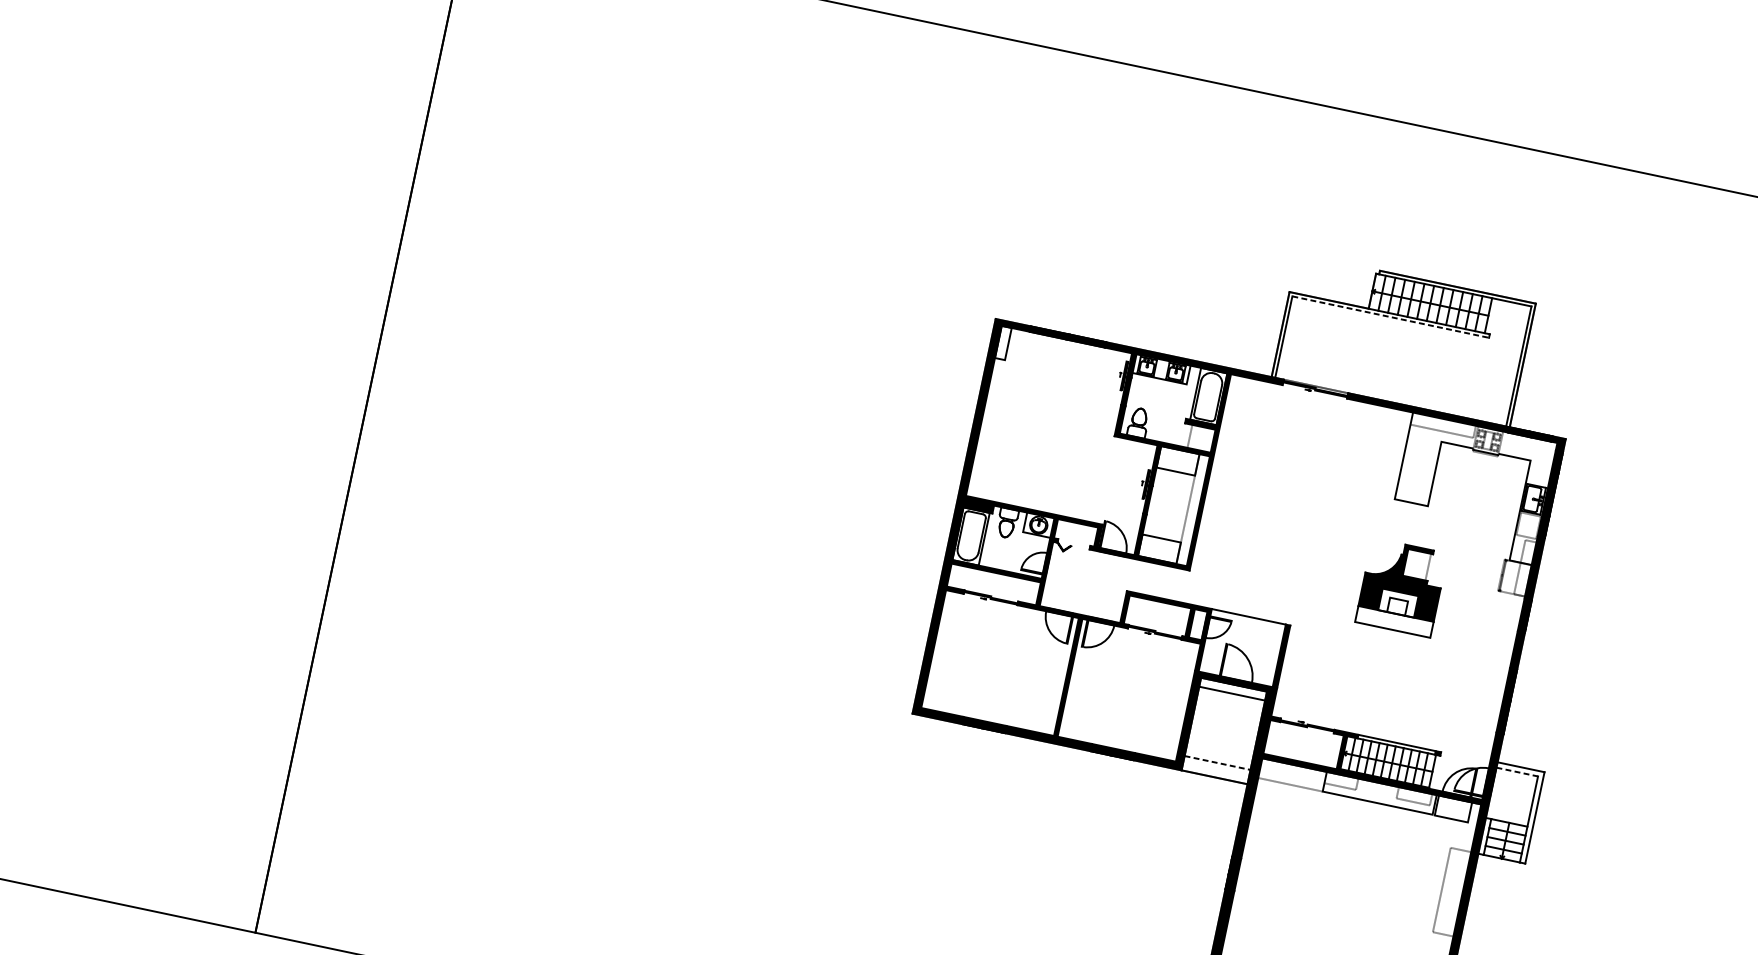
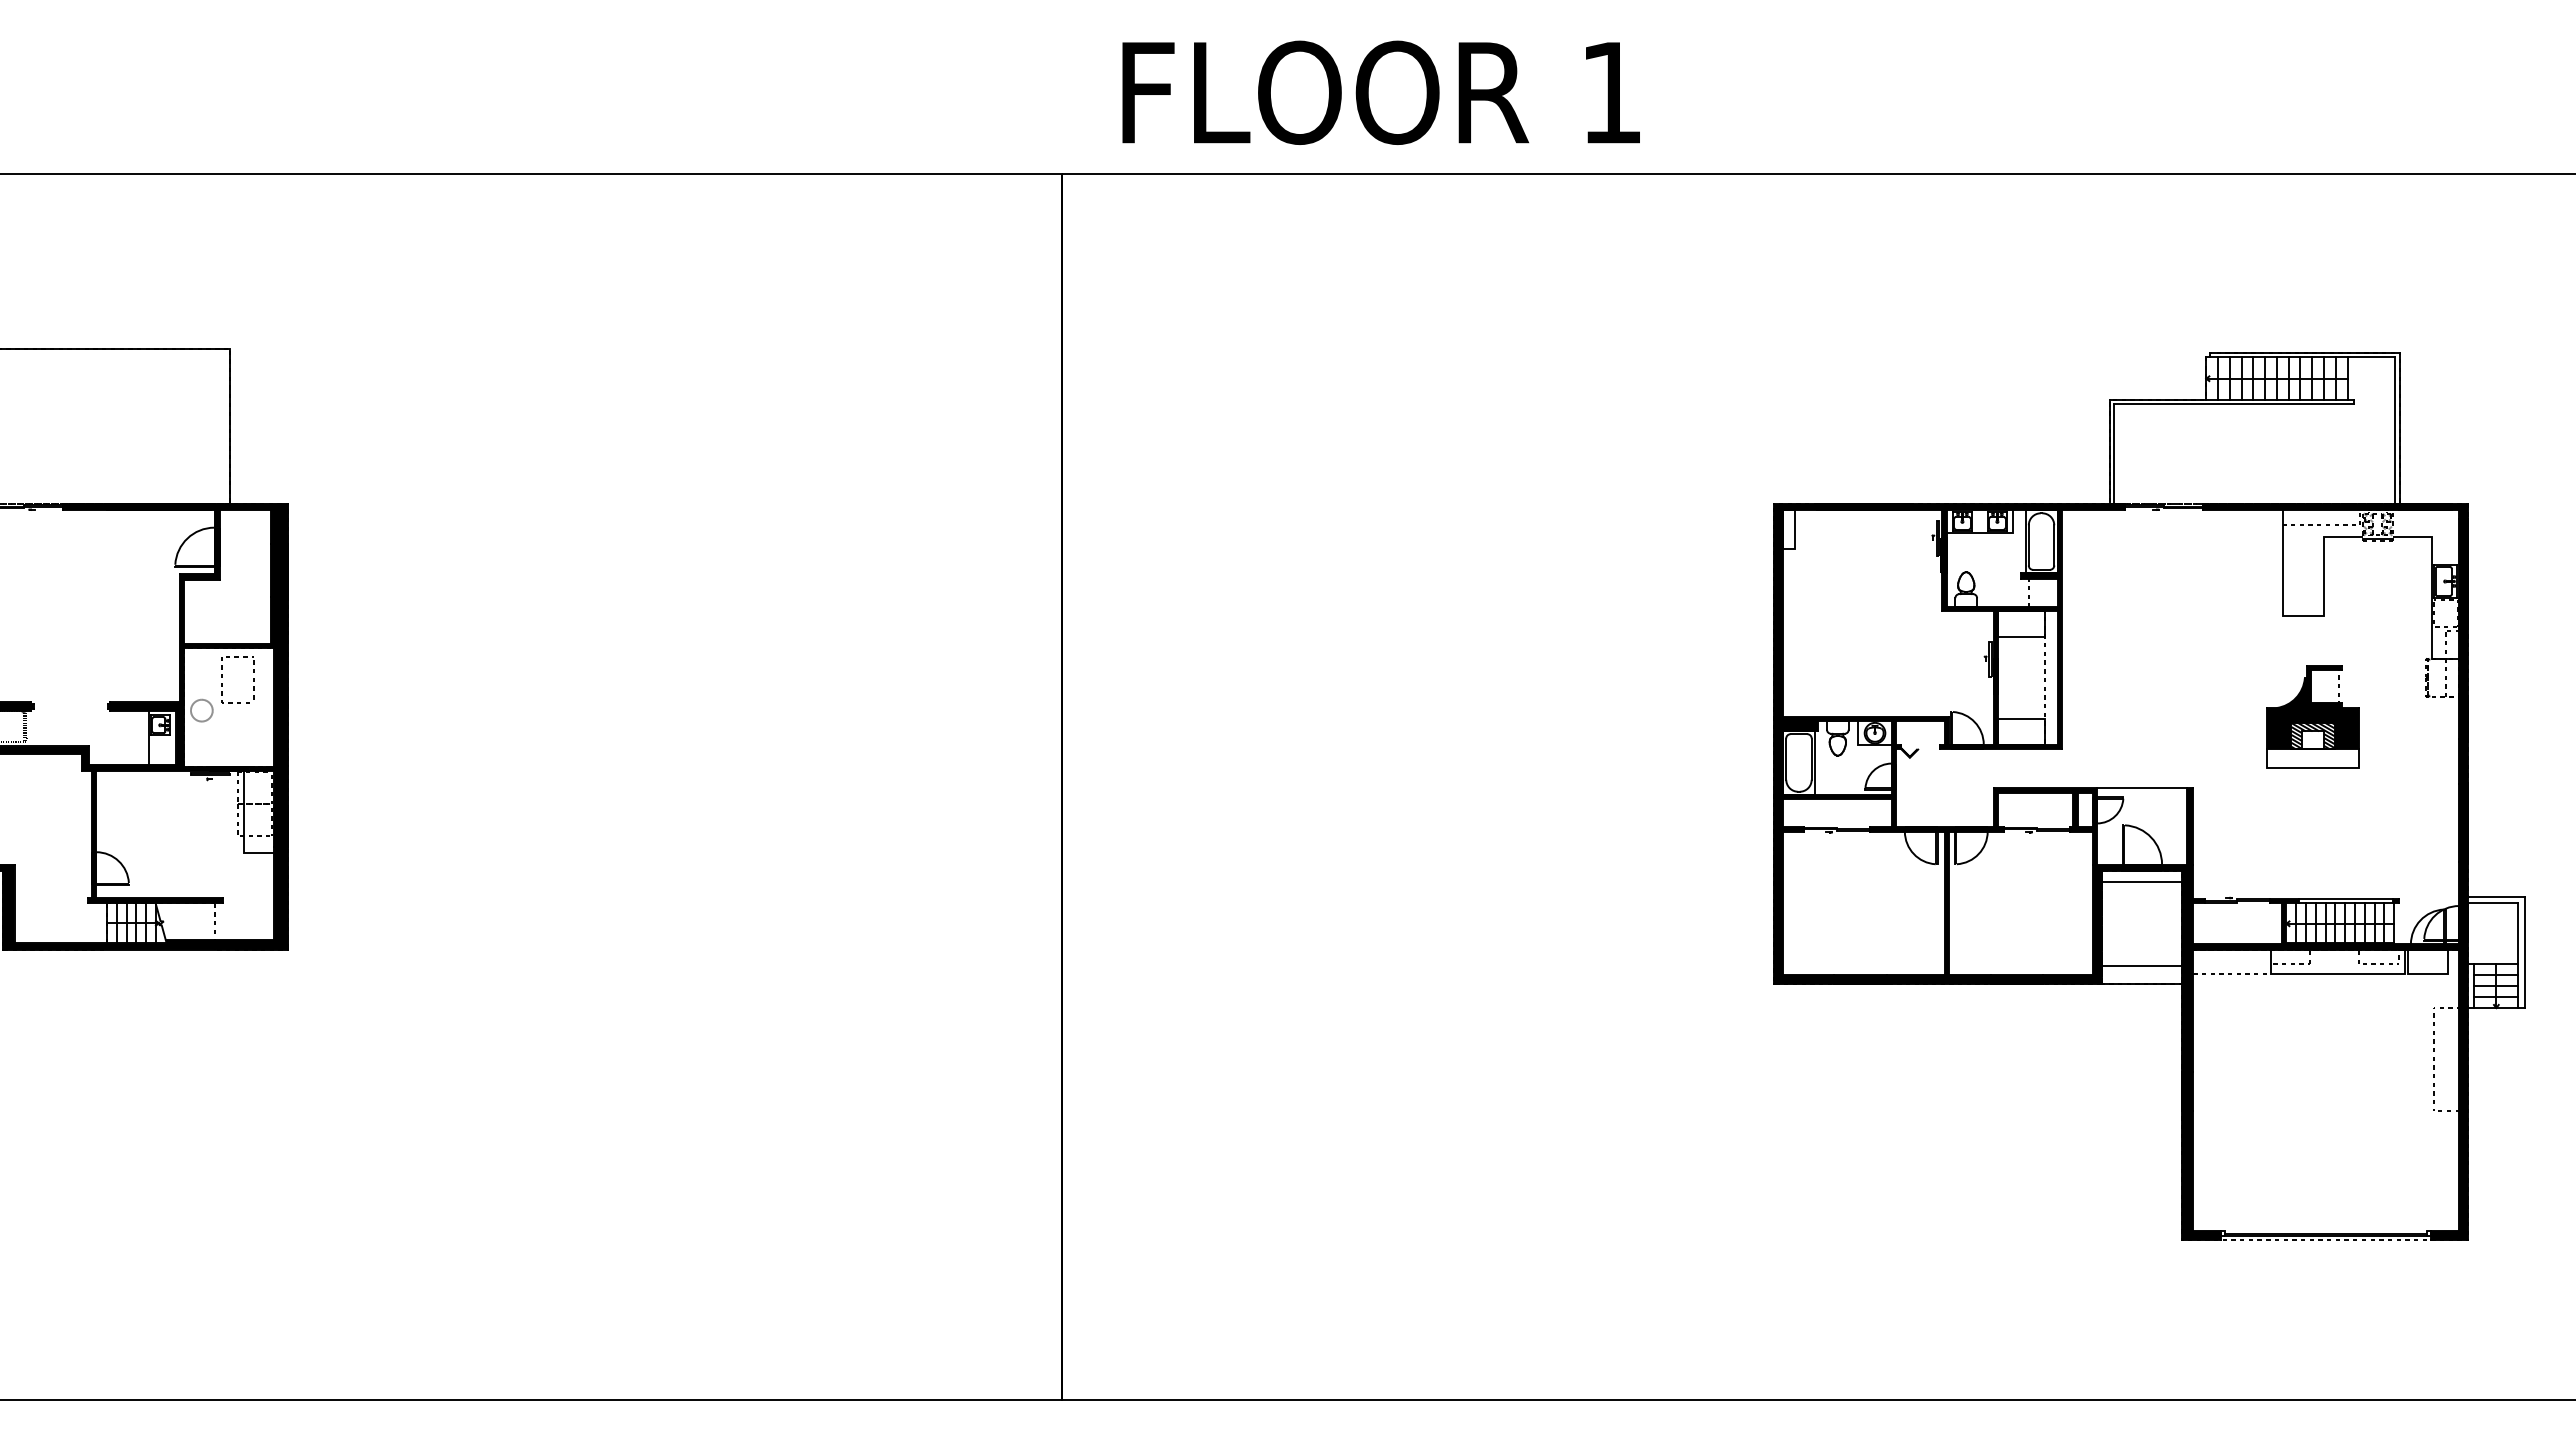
line: (1390, 317) -> (2233, 404), dashed -> solid
hatch: (1397, 602) -> (2312, 735), added
line: (1218, 763) -> (2142, 966), dashed -> solid
line: (1517, 772) -> (2493, 903), dashed -> solid

